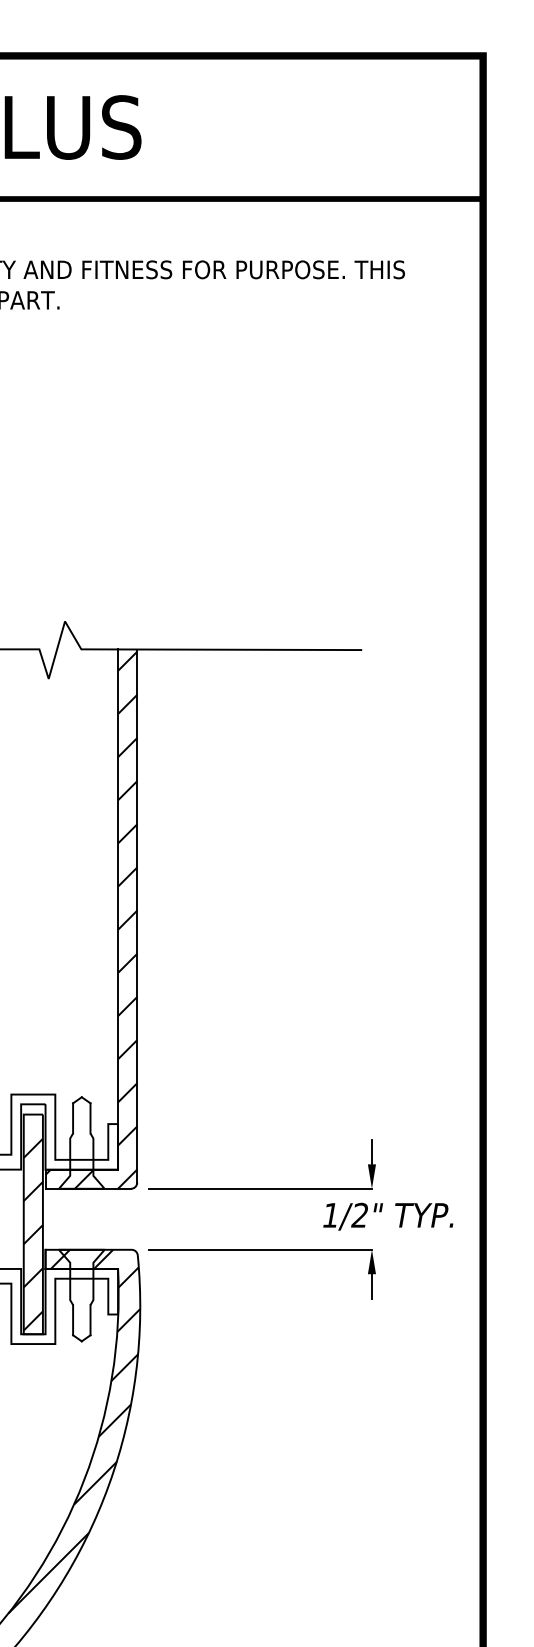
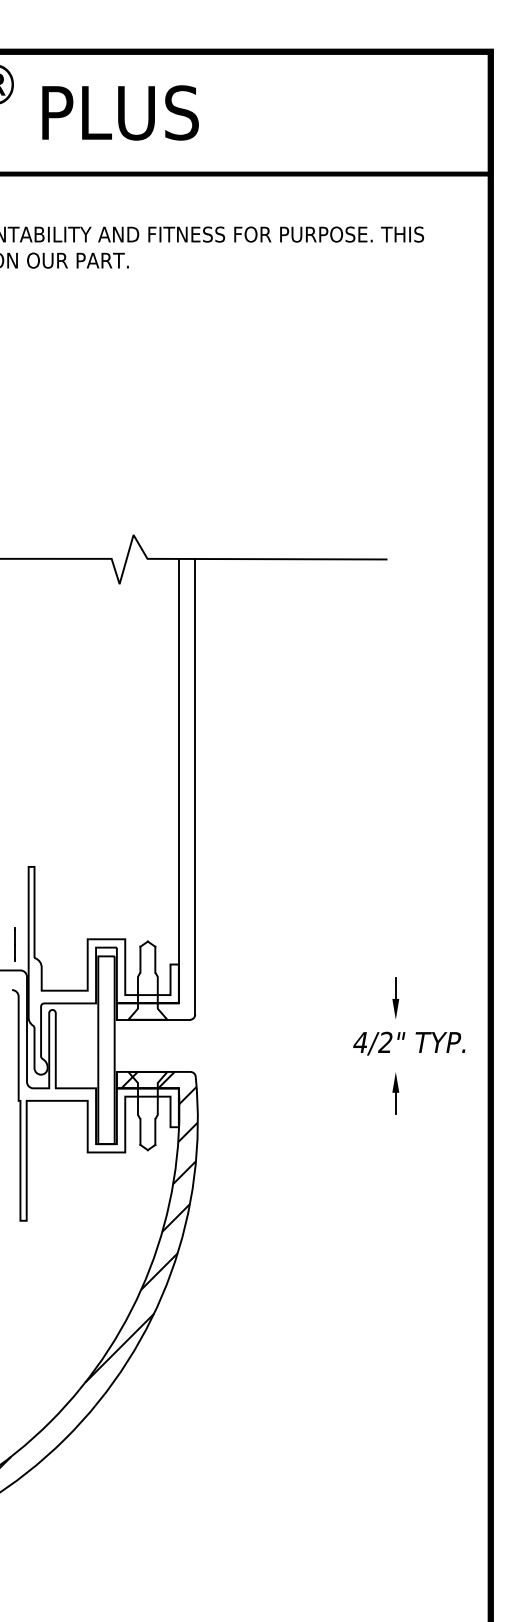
hatch: (90, 919) -> (155, 789), removed
line: (260, 1188) -> (300, 1019), removed
text: (329, 1215) -> (359, 1042), 1/2" -> 4/2"
hatch: (33, 1222) -> (106, 1048), removed
line: (260, 1249) -> (300, 1071), removed

